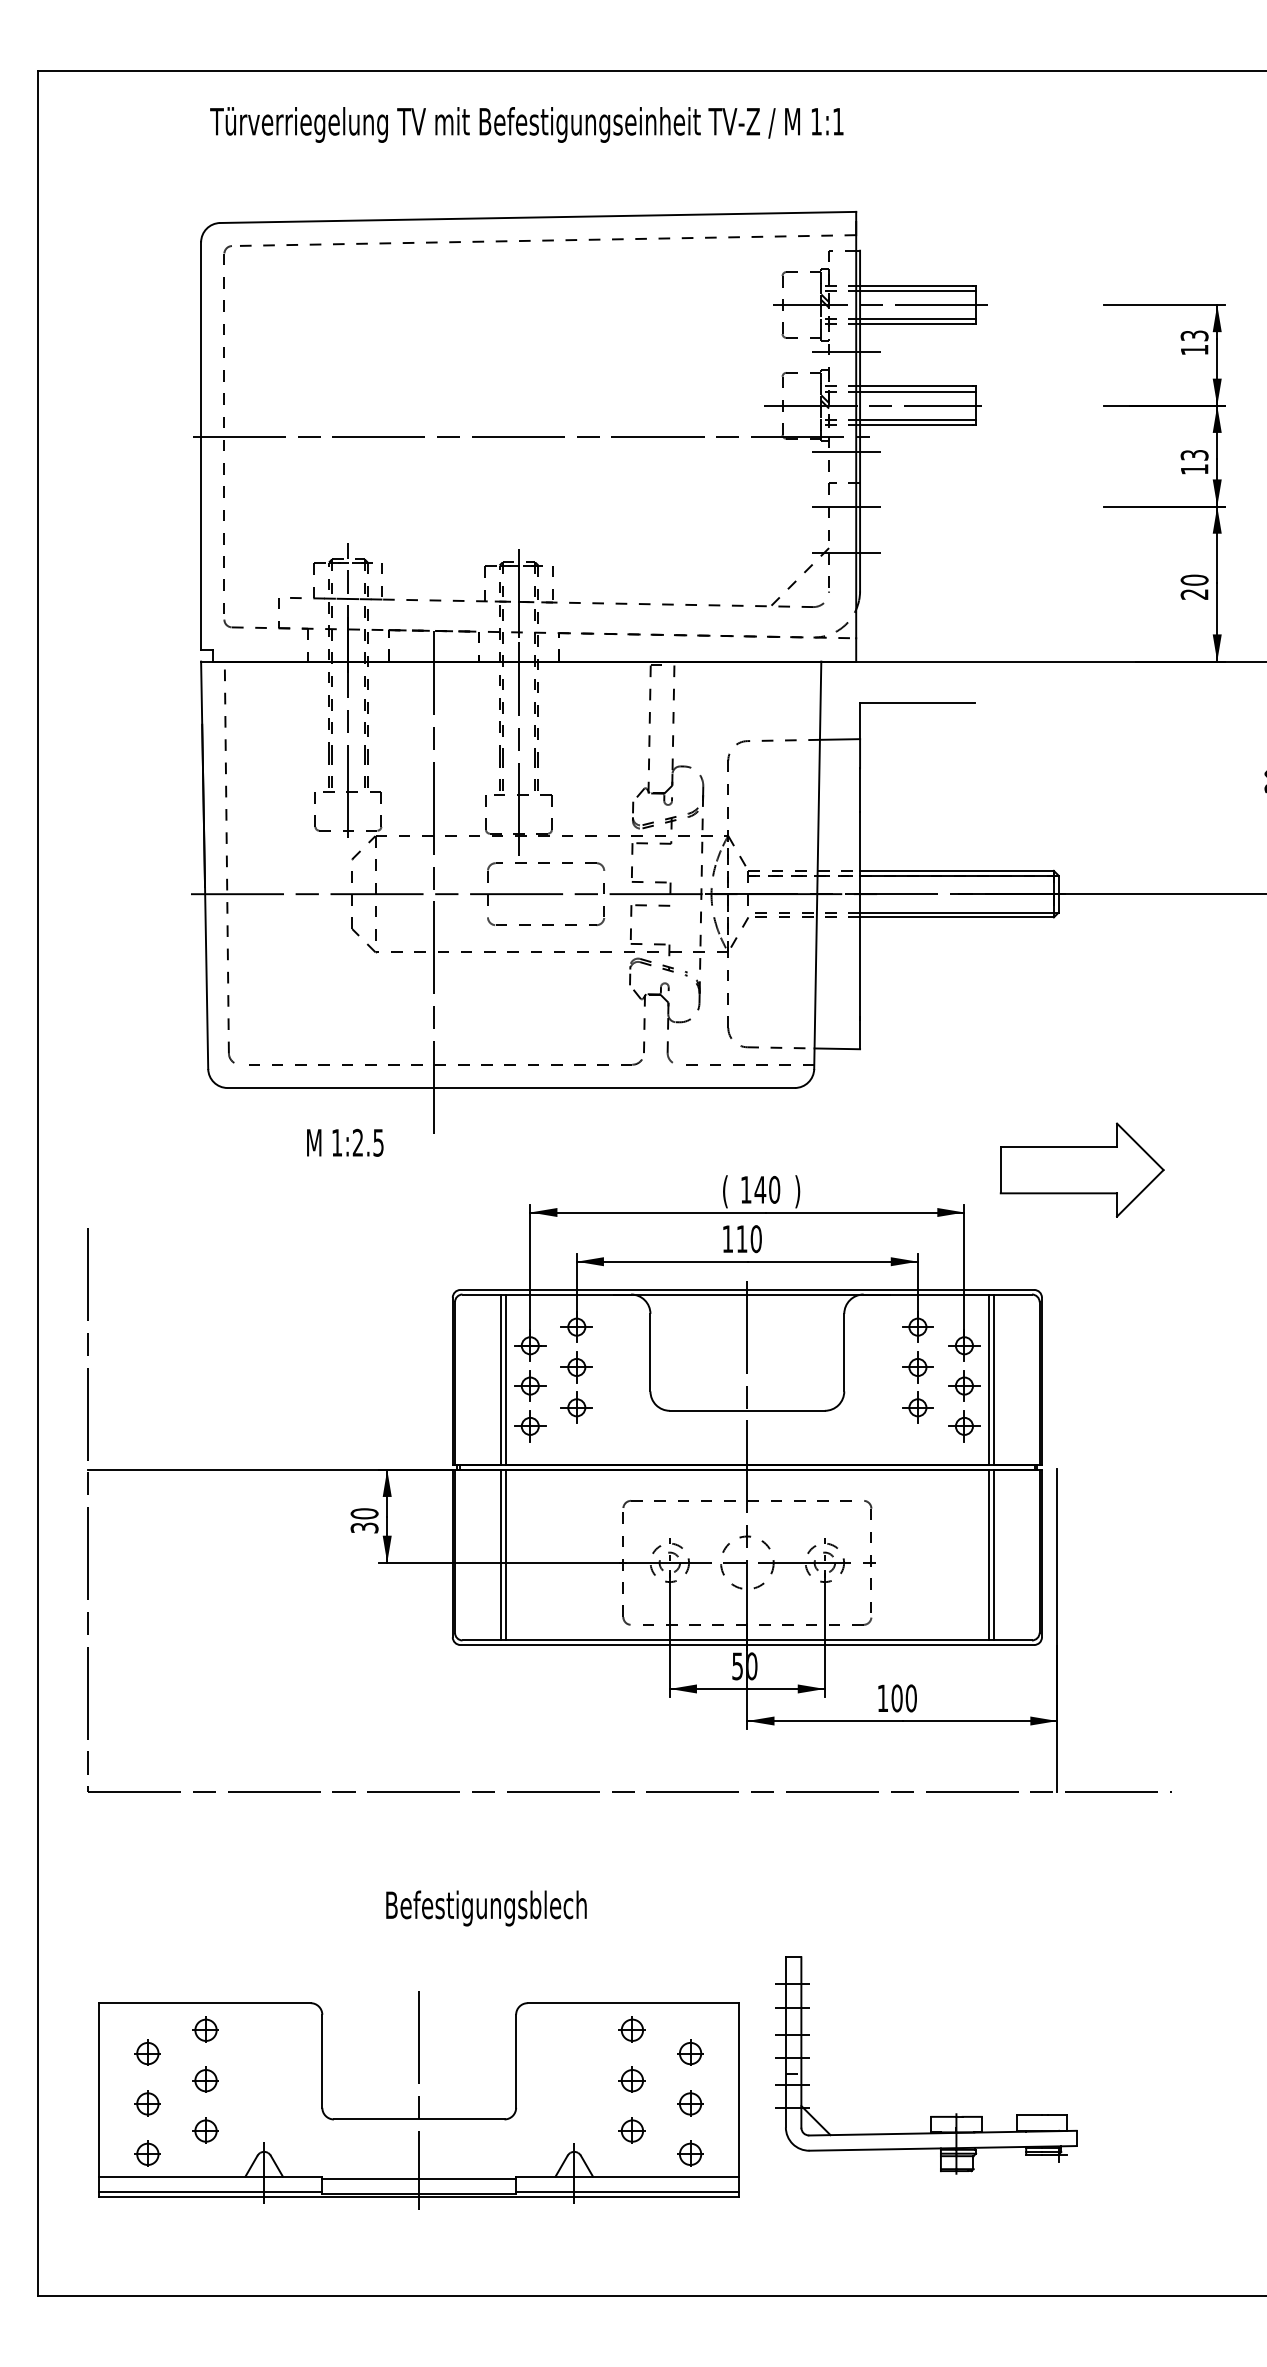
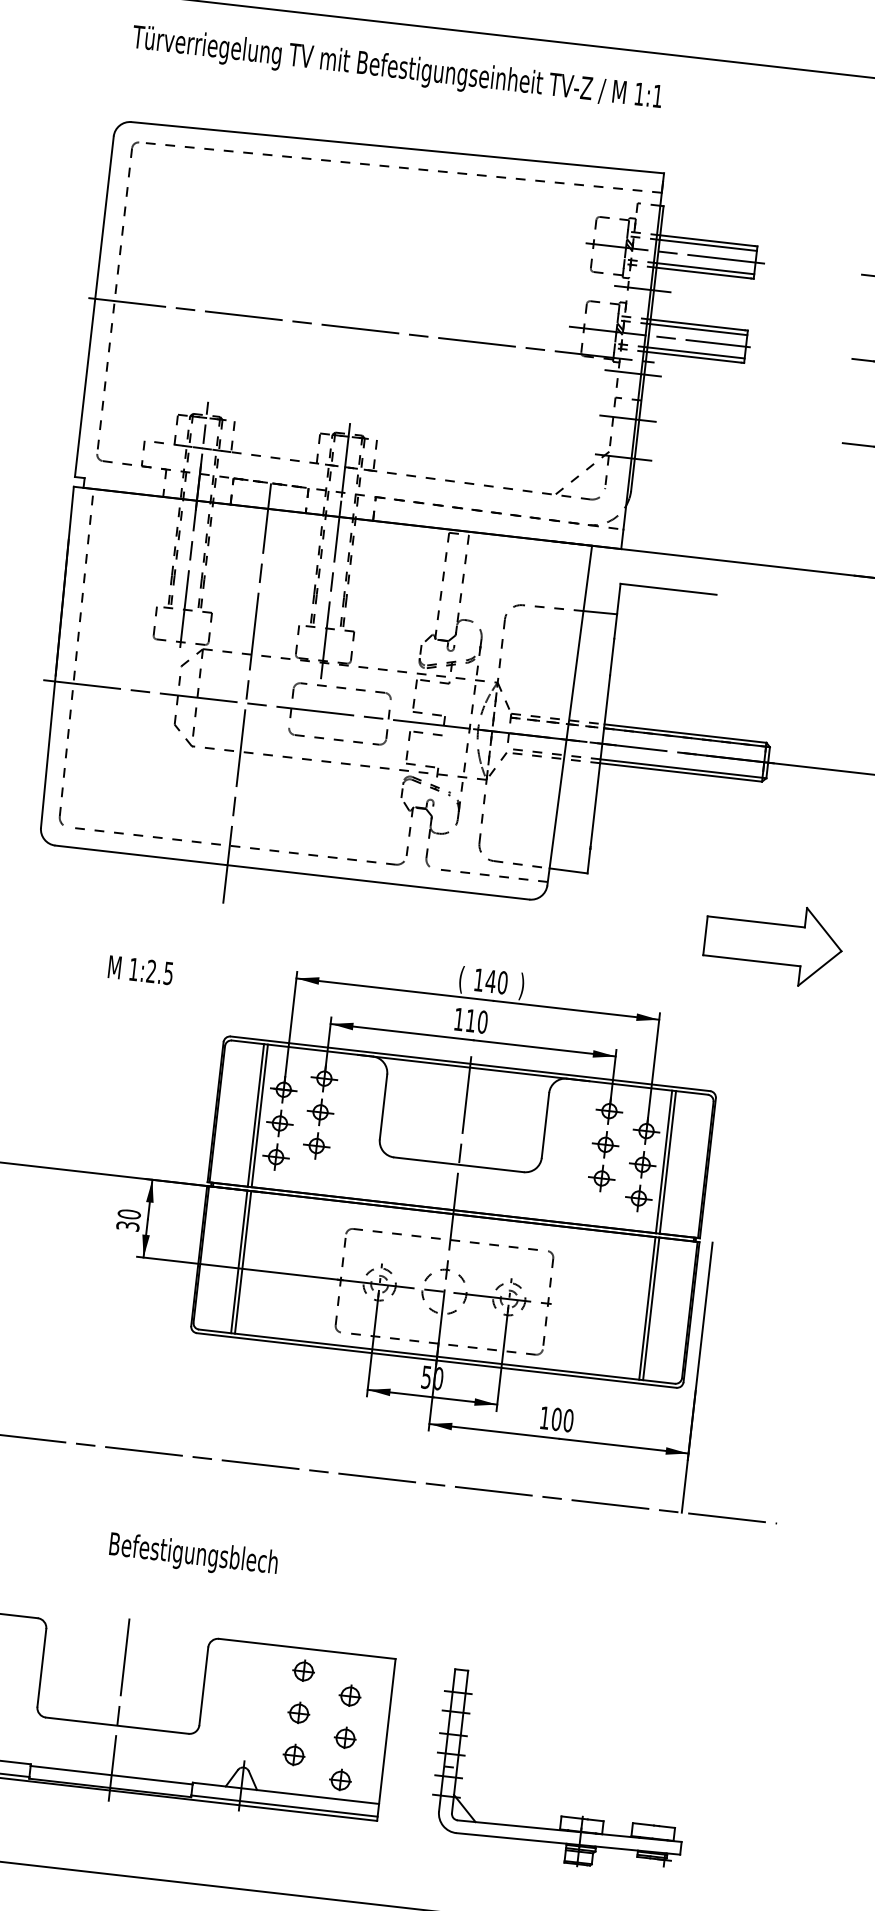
text: (345, 1142) -> (141, 970), moved
part: (1081, 1169) -> (772, 942), moved
part: (930, 2116) -> (560, 1816), moved

